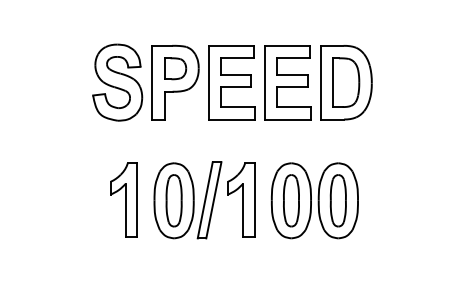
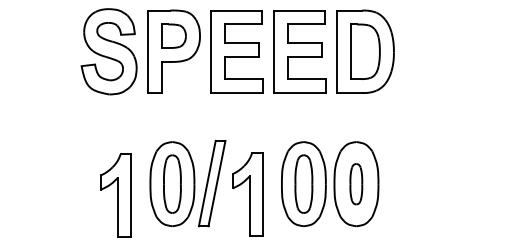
part: (123, 199) -> (115, 195), moved
part: (241, 199) -> (247, 193), moved
part: (337, 200) -> (355, 183), size x0.7

